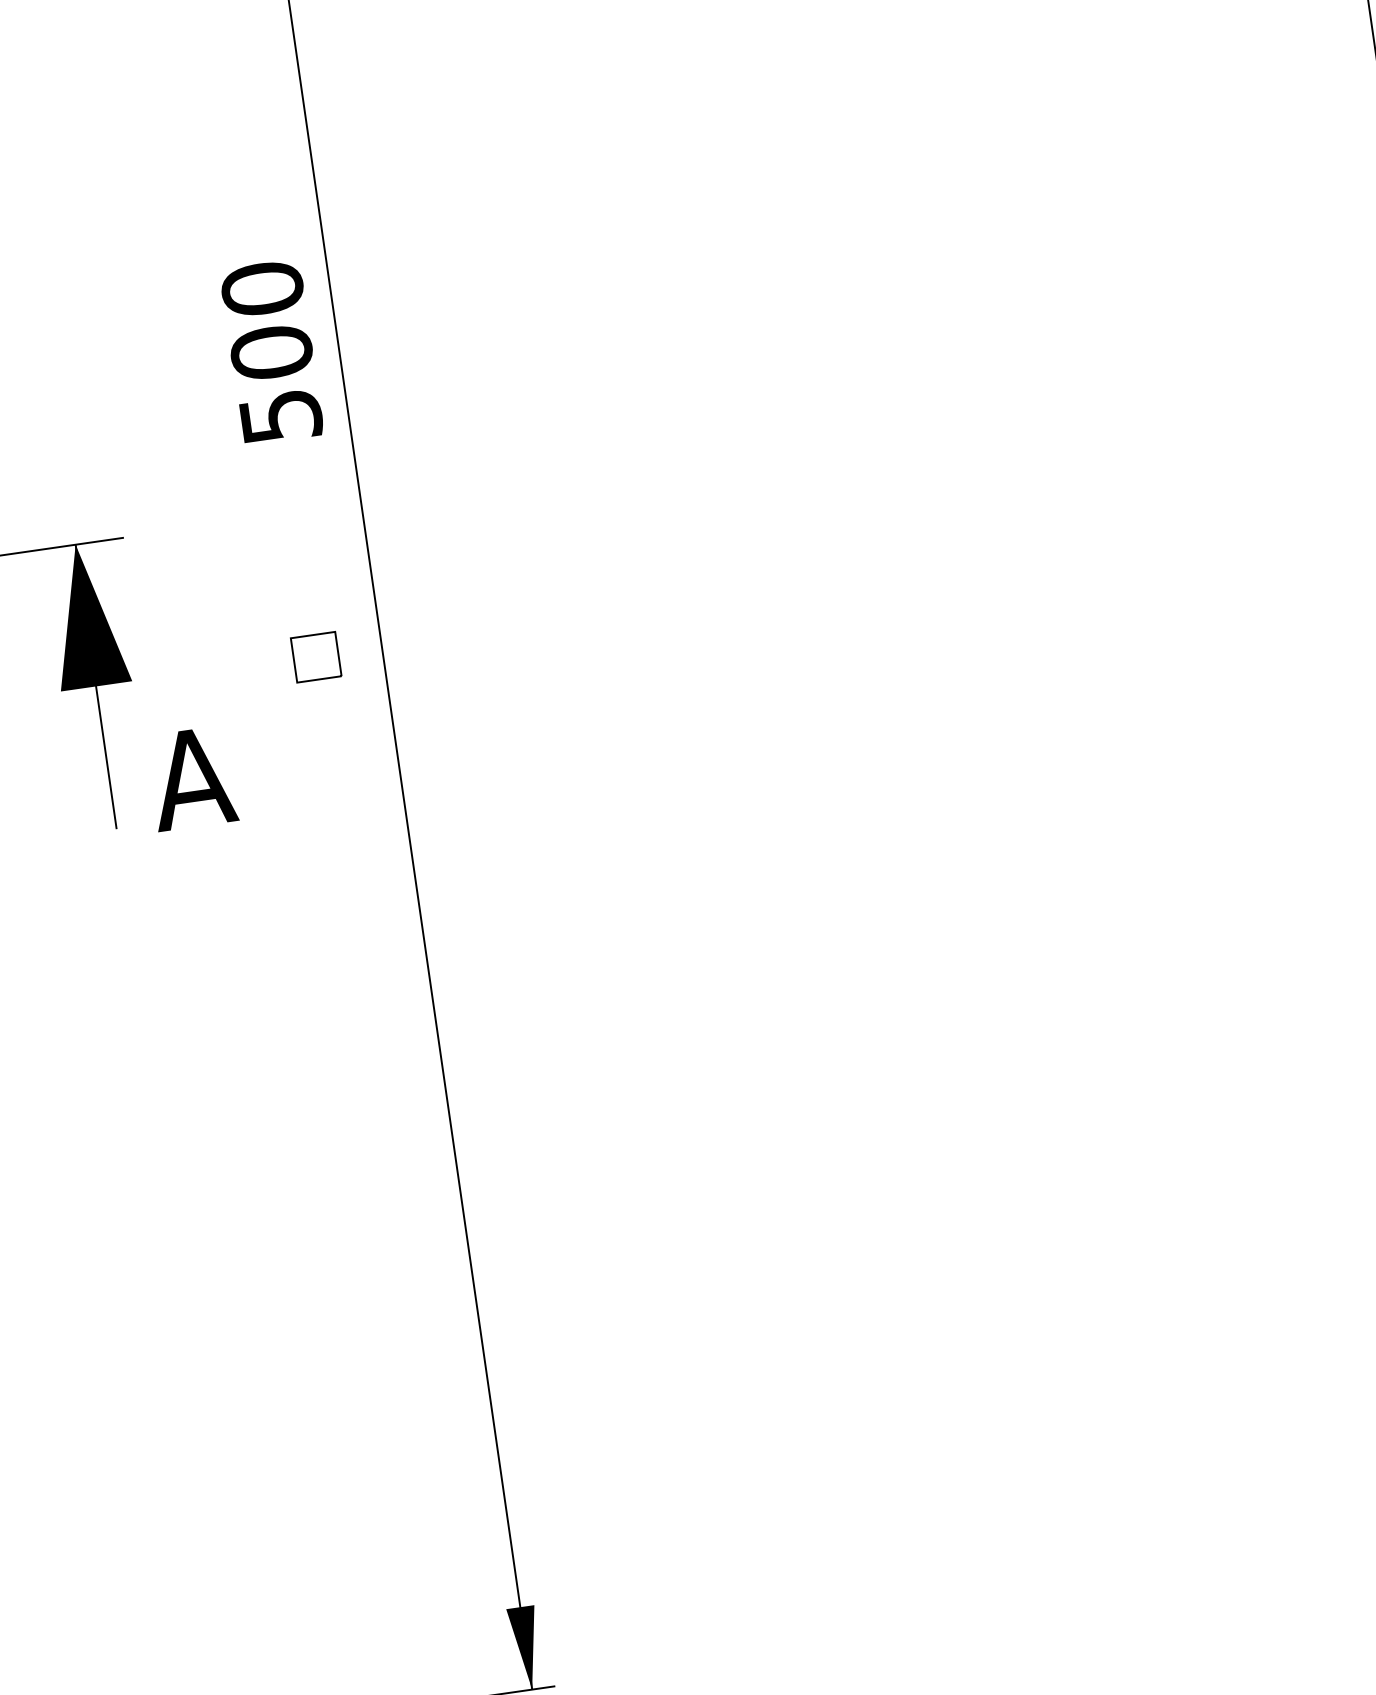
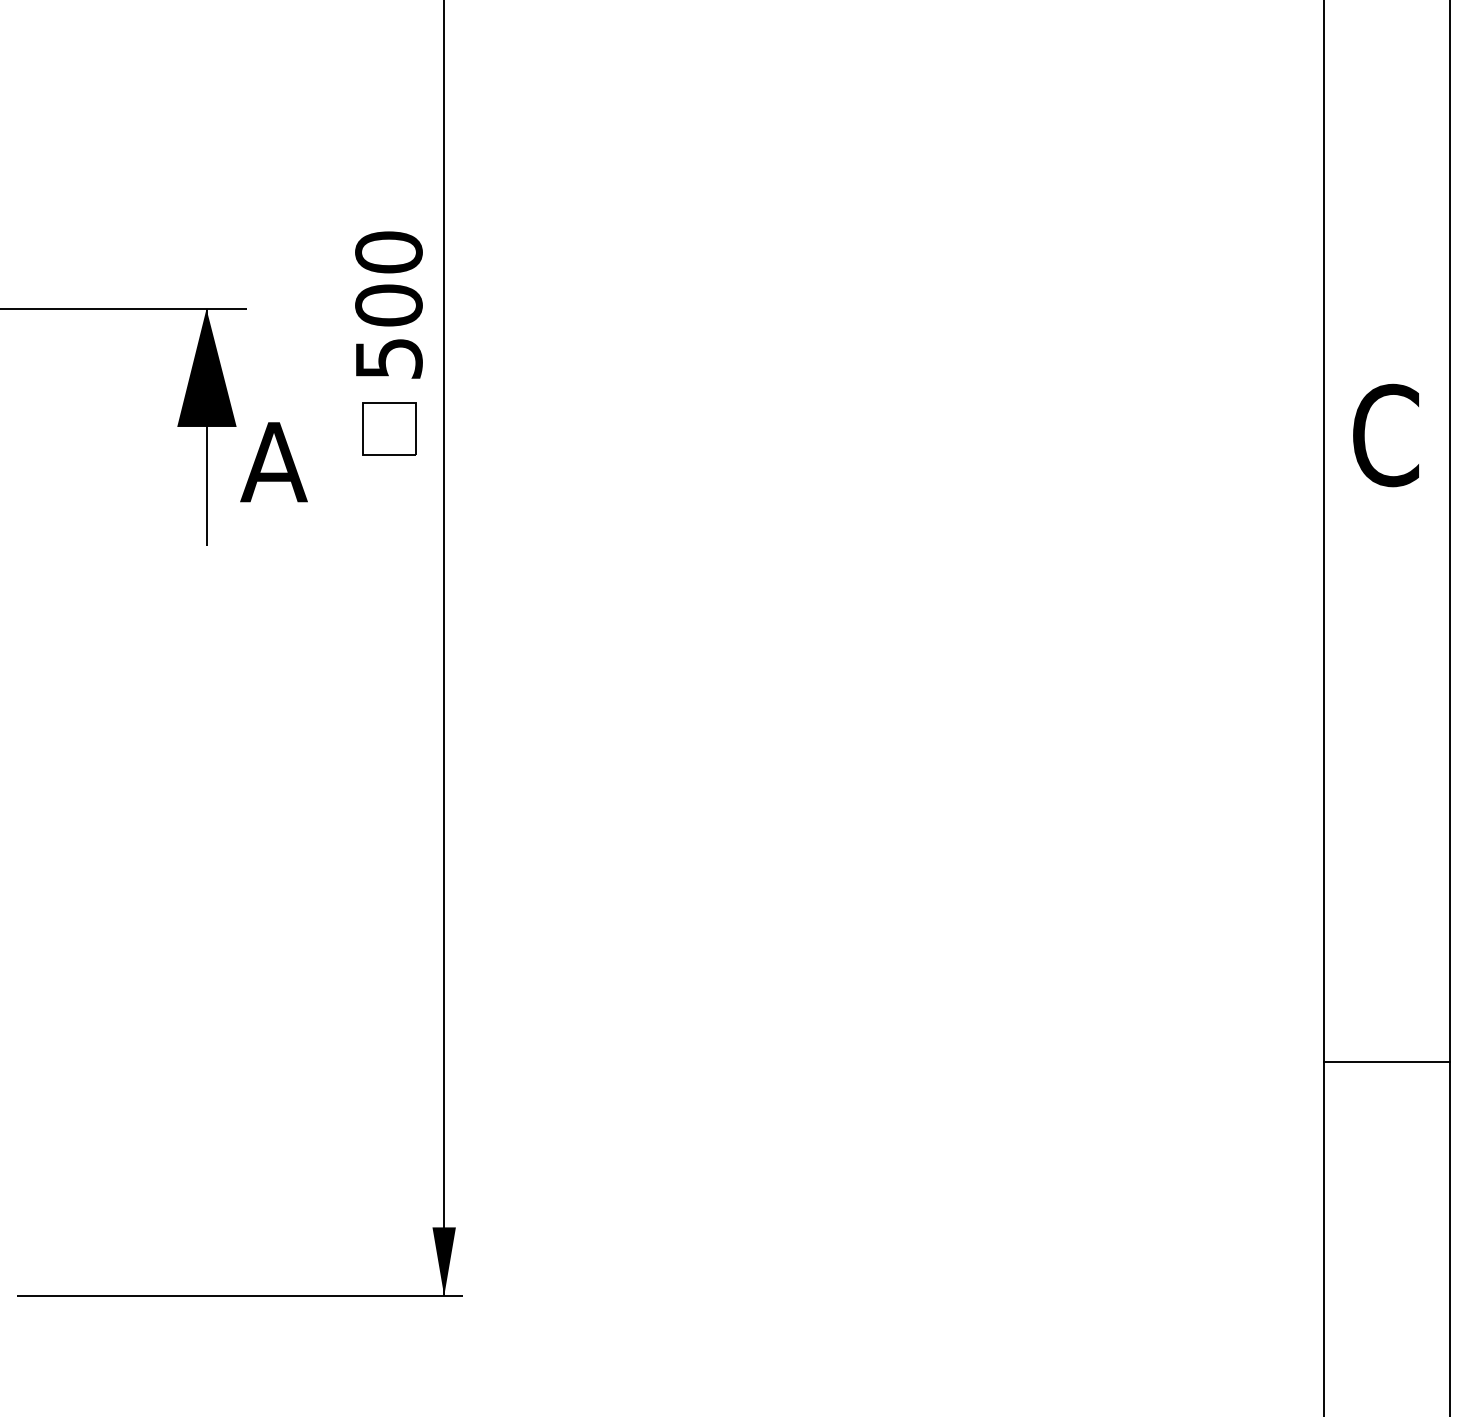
text: (271, 351) -> (388, 304), moved
part: (316, 656) -> (389, 428), size x1.43
text: (191, 778) -> (273, 462), moved

